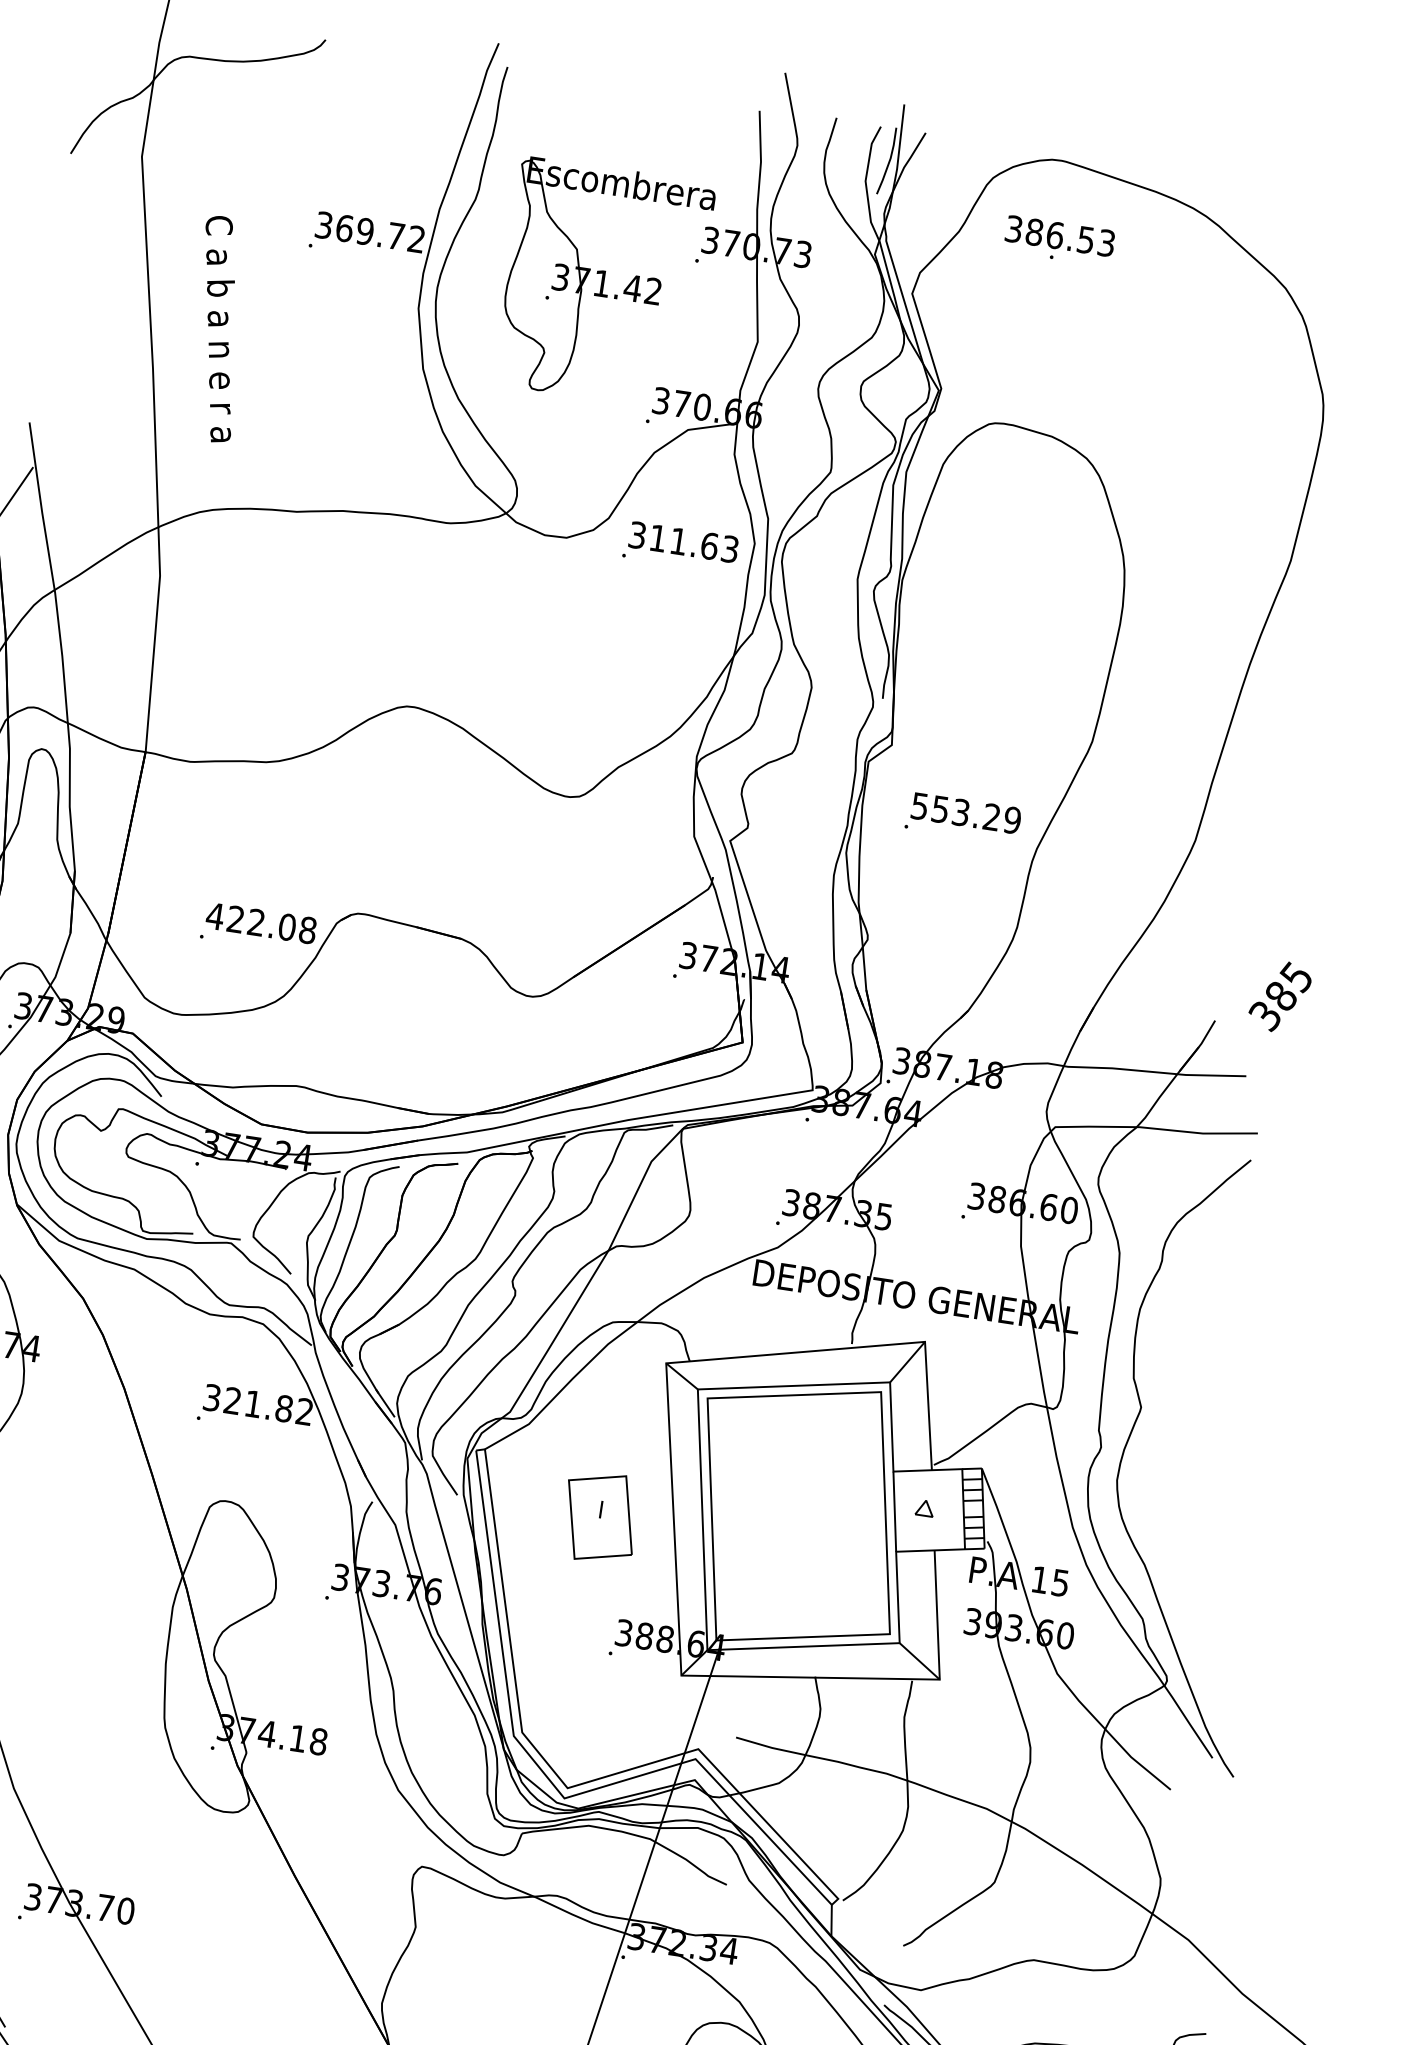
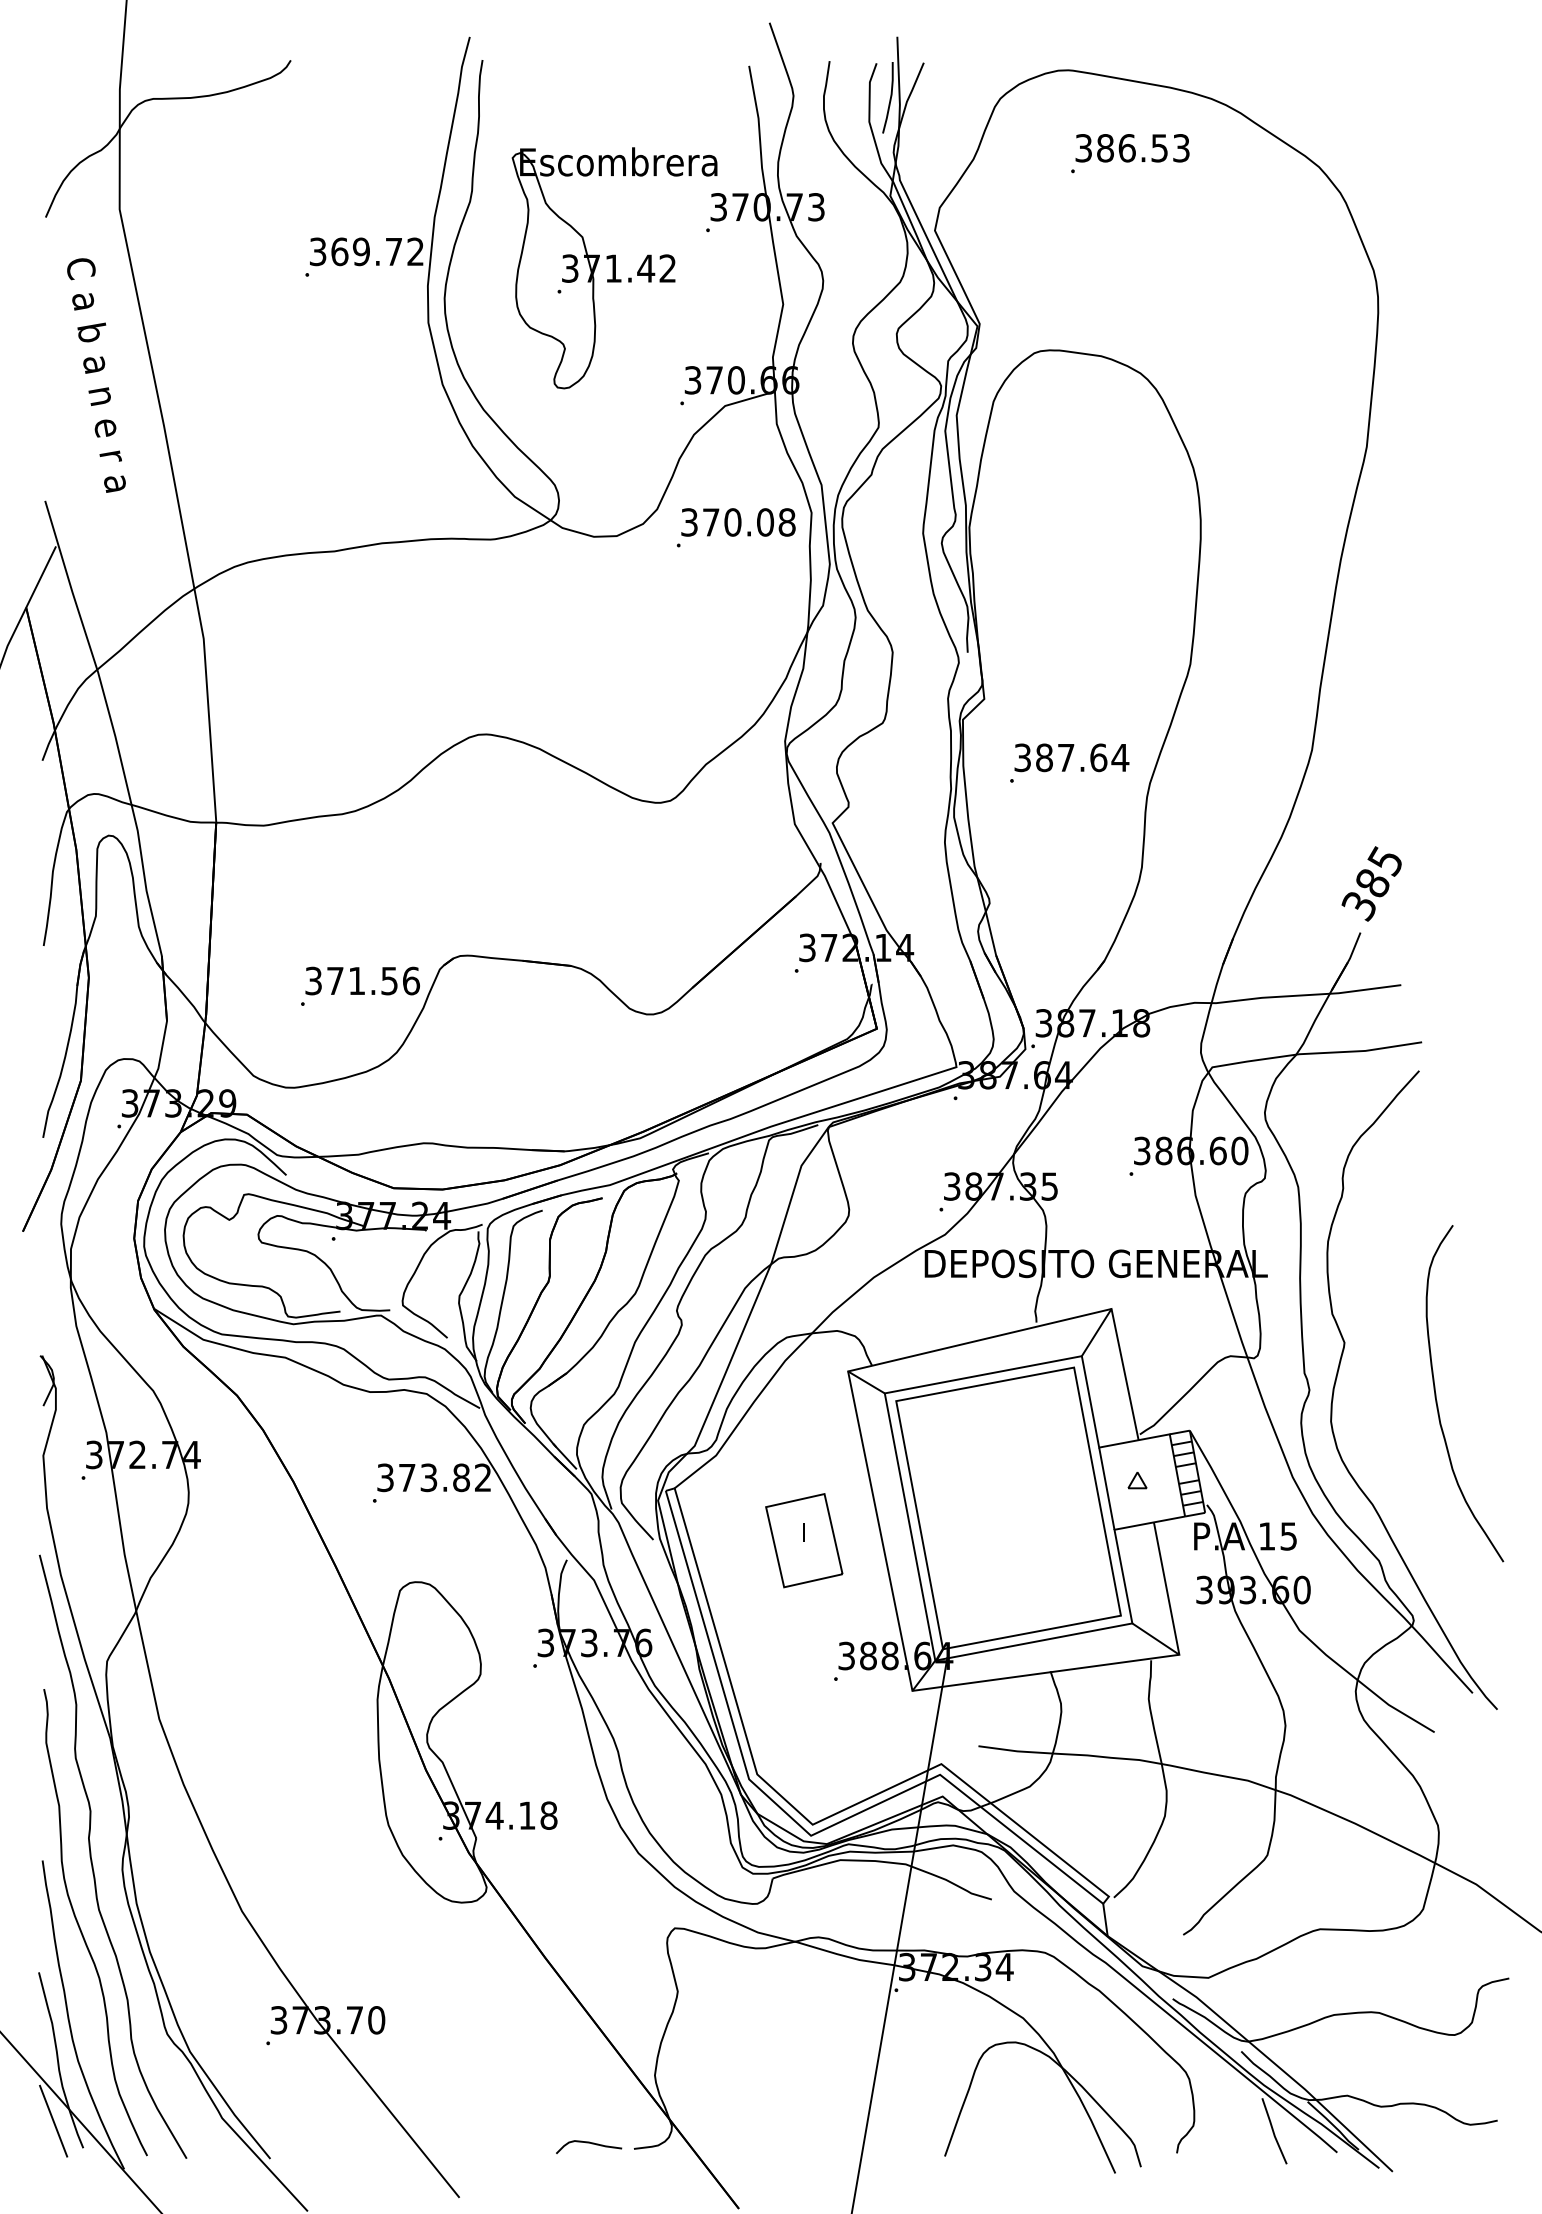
text: (1060, 236) -> (1132, 148), moved
text: (218, 329) -> (96, 375), moved
text: (694, 543) -> (749, 522), 311.63 -> 370.08
text: (967, 813) -> (1072, 757), 553.29 -> 387.64
text: (260, 922) -> (361, 980), 422.08 -> 371.56
text: (1279, 996) -> (1371, 883), moved
text: (243, 1402) -> (418, 1477), 321.82 -> 373.82
curve: (1221, 1475) -> (1437, 1400), added

